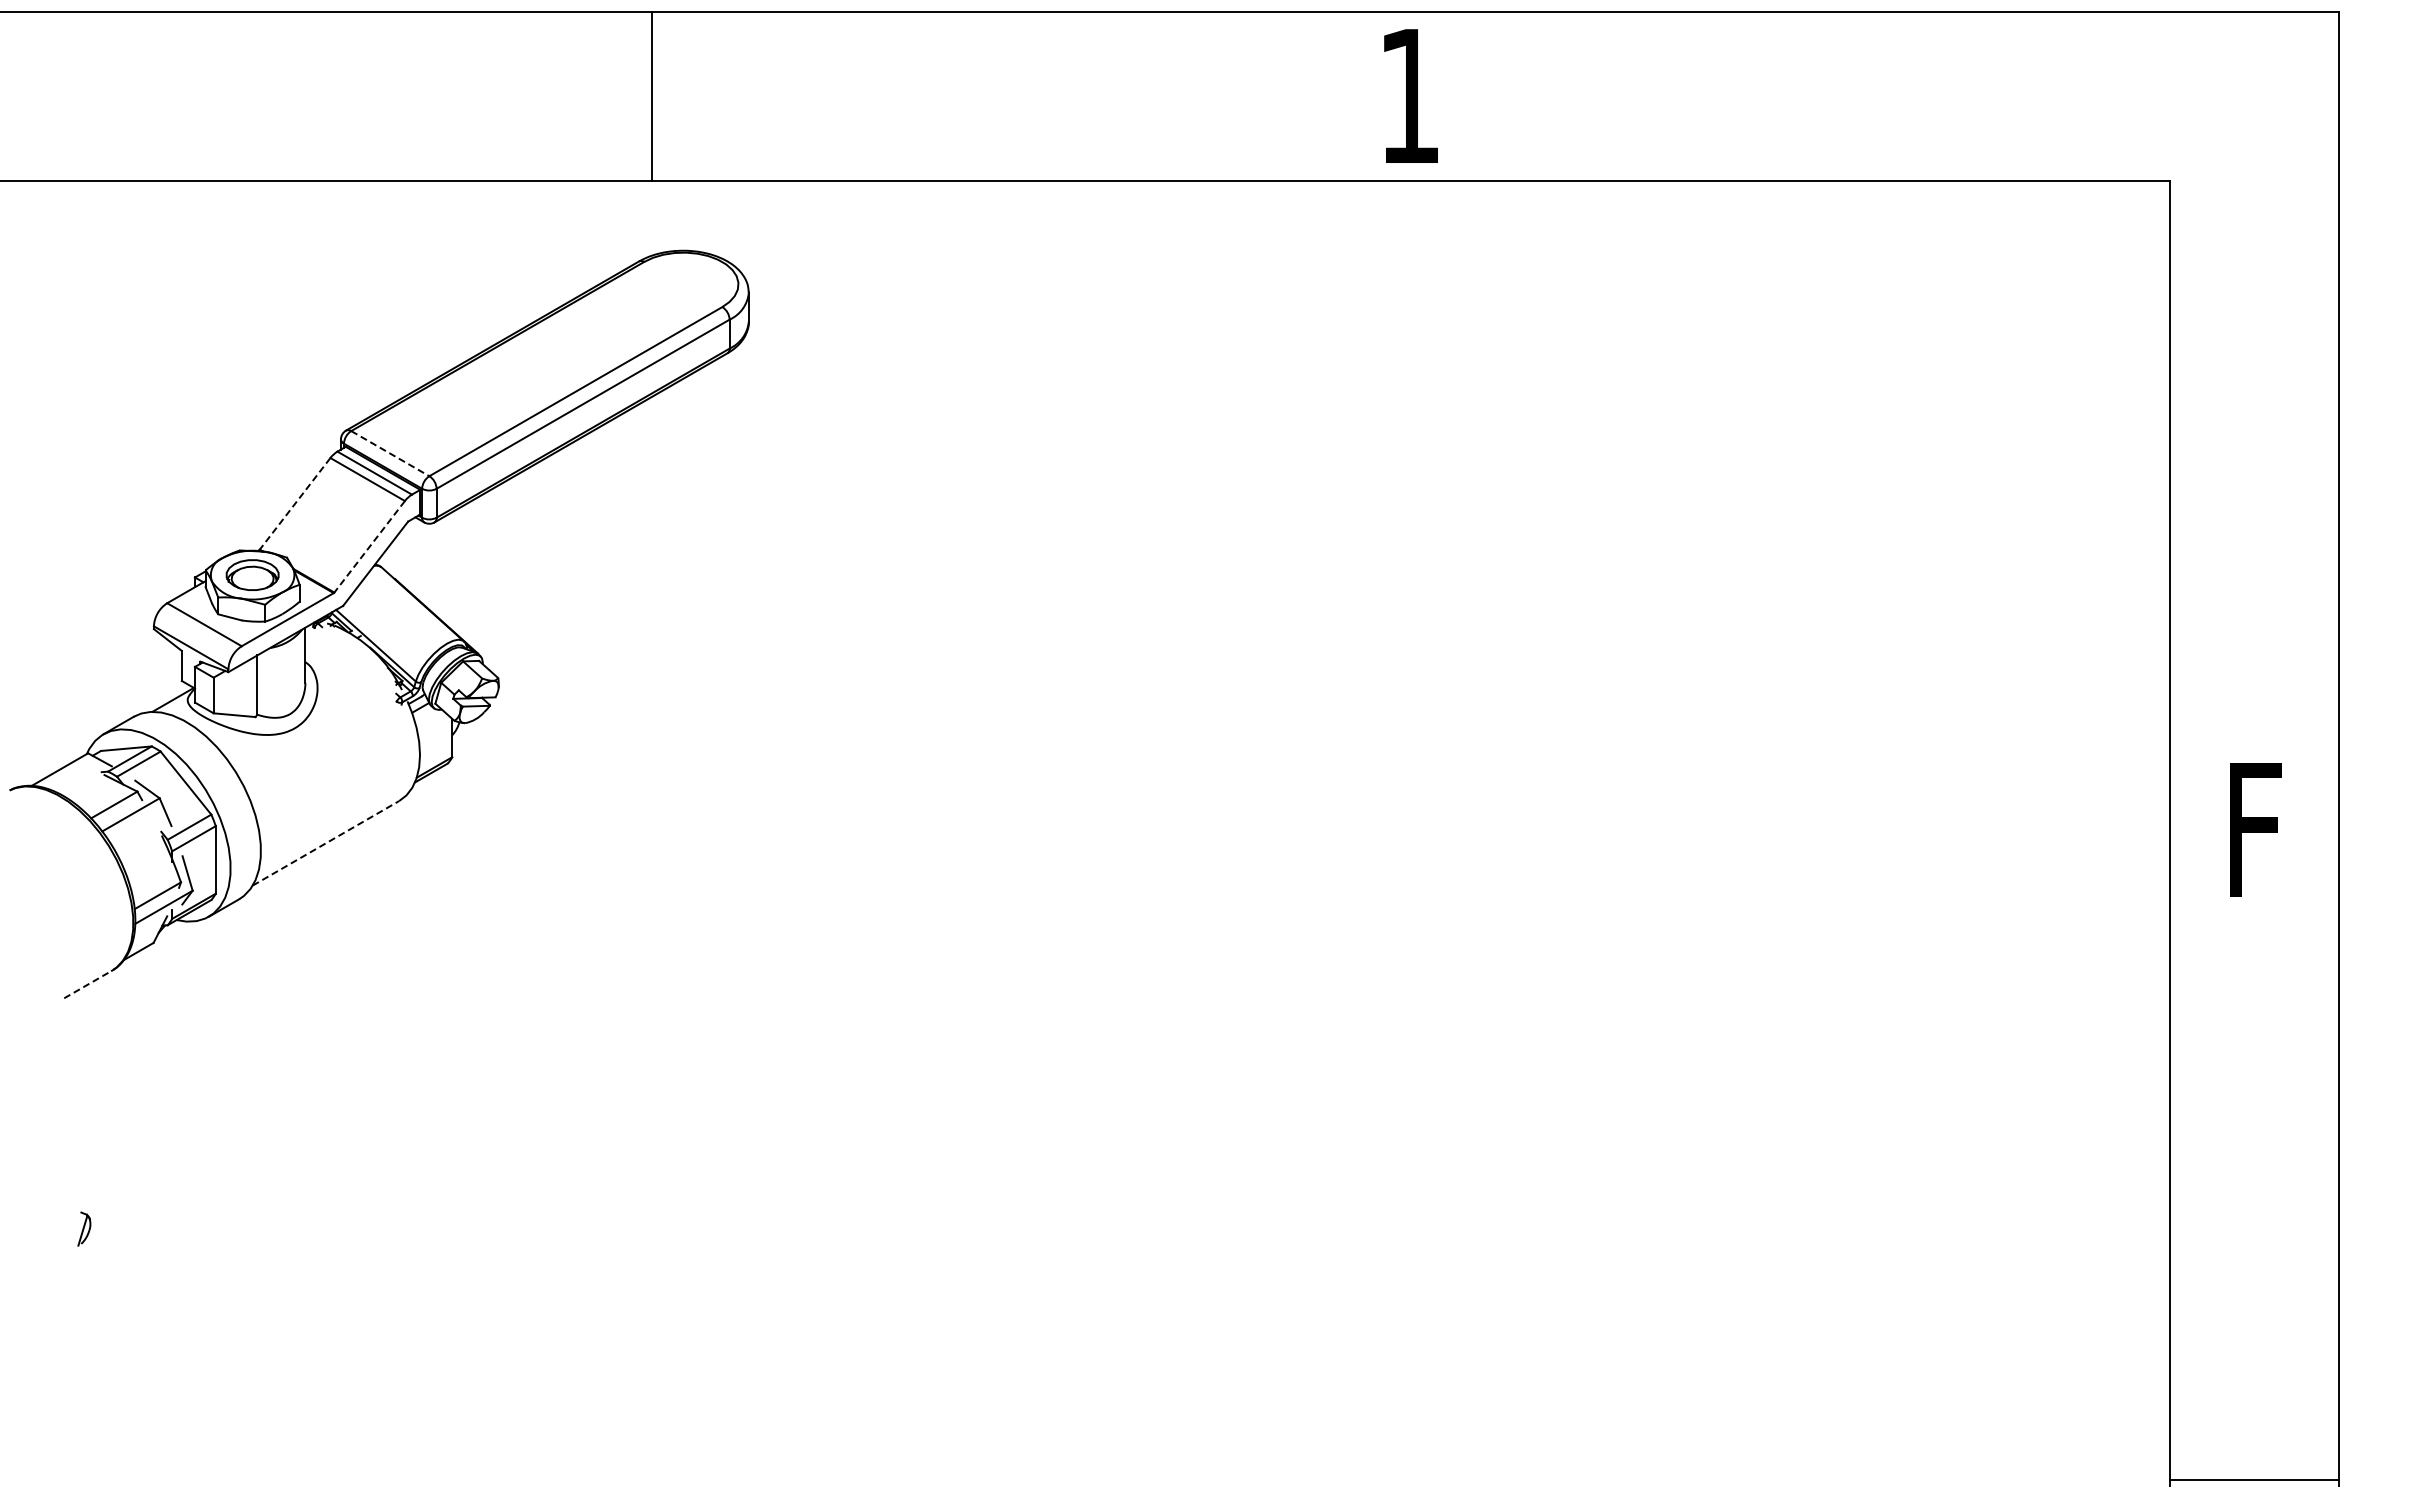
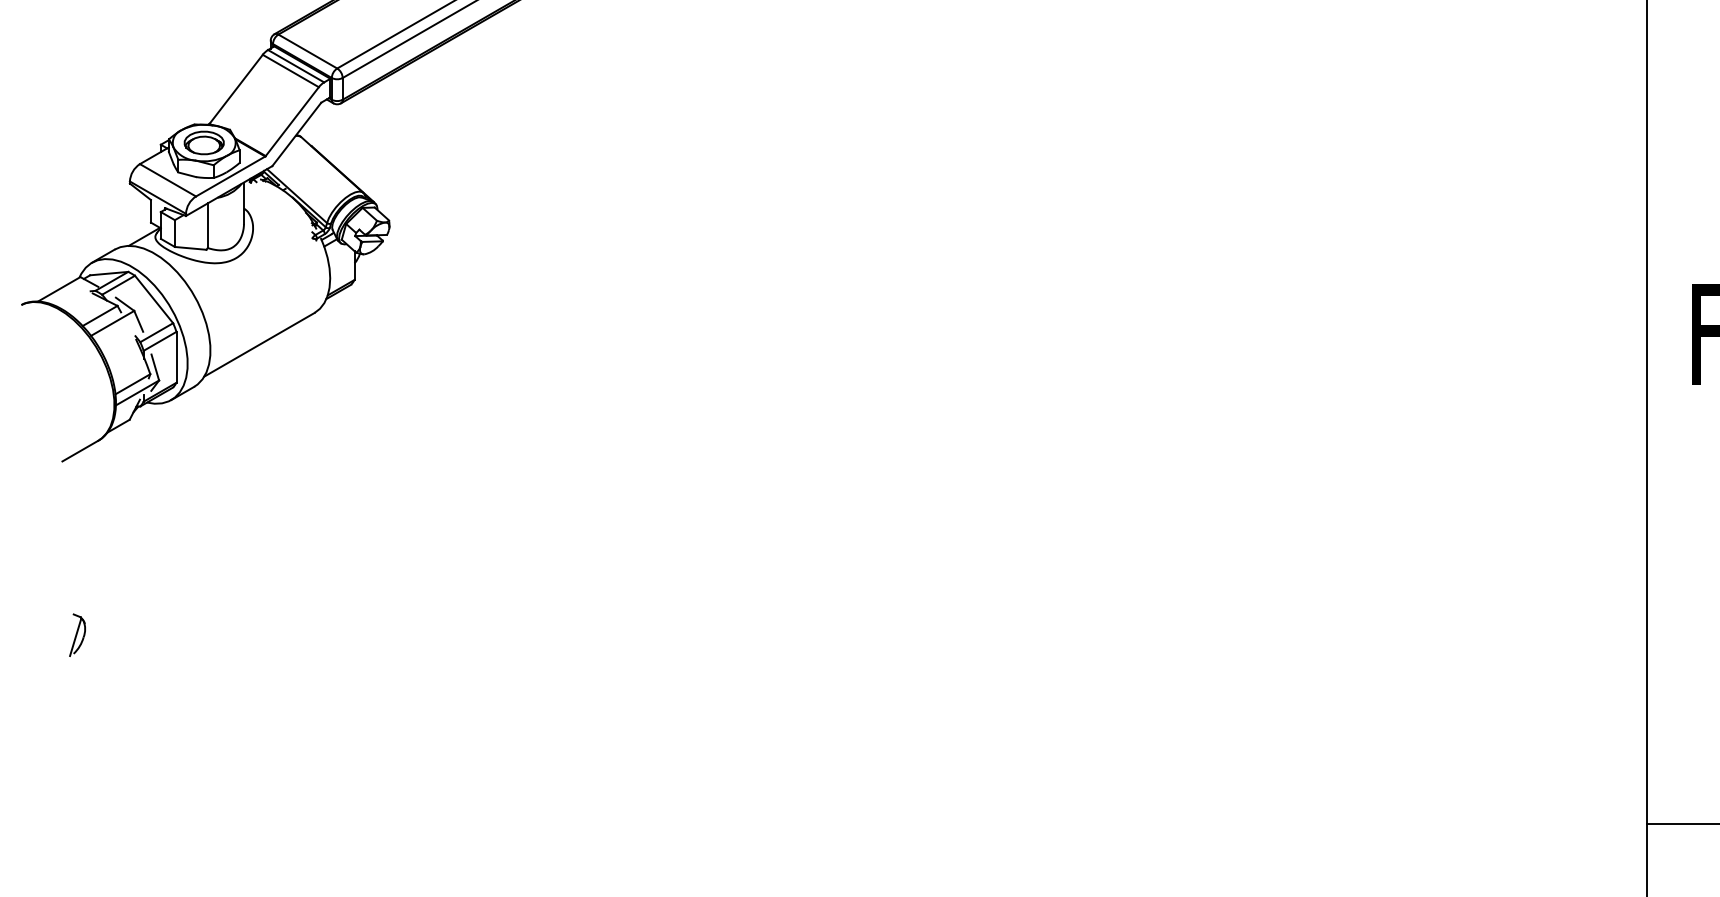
line: (390, 453) -> (307, 51), dashed -> solid
line: (295, 503) -> (236, 89), dashed -> solid
line: (369, 546) -> (292, 121), dashed -> solid
line: (326, 843) -> (259, 344), dashed -> solid
line: (88, 984) -> (80, 451), dashed -> solid
part: (84, 1228) -> (77, 634), size x1.67

